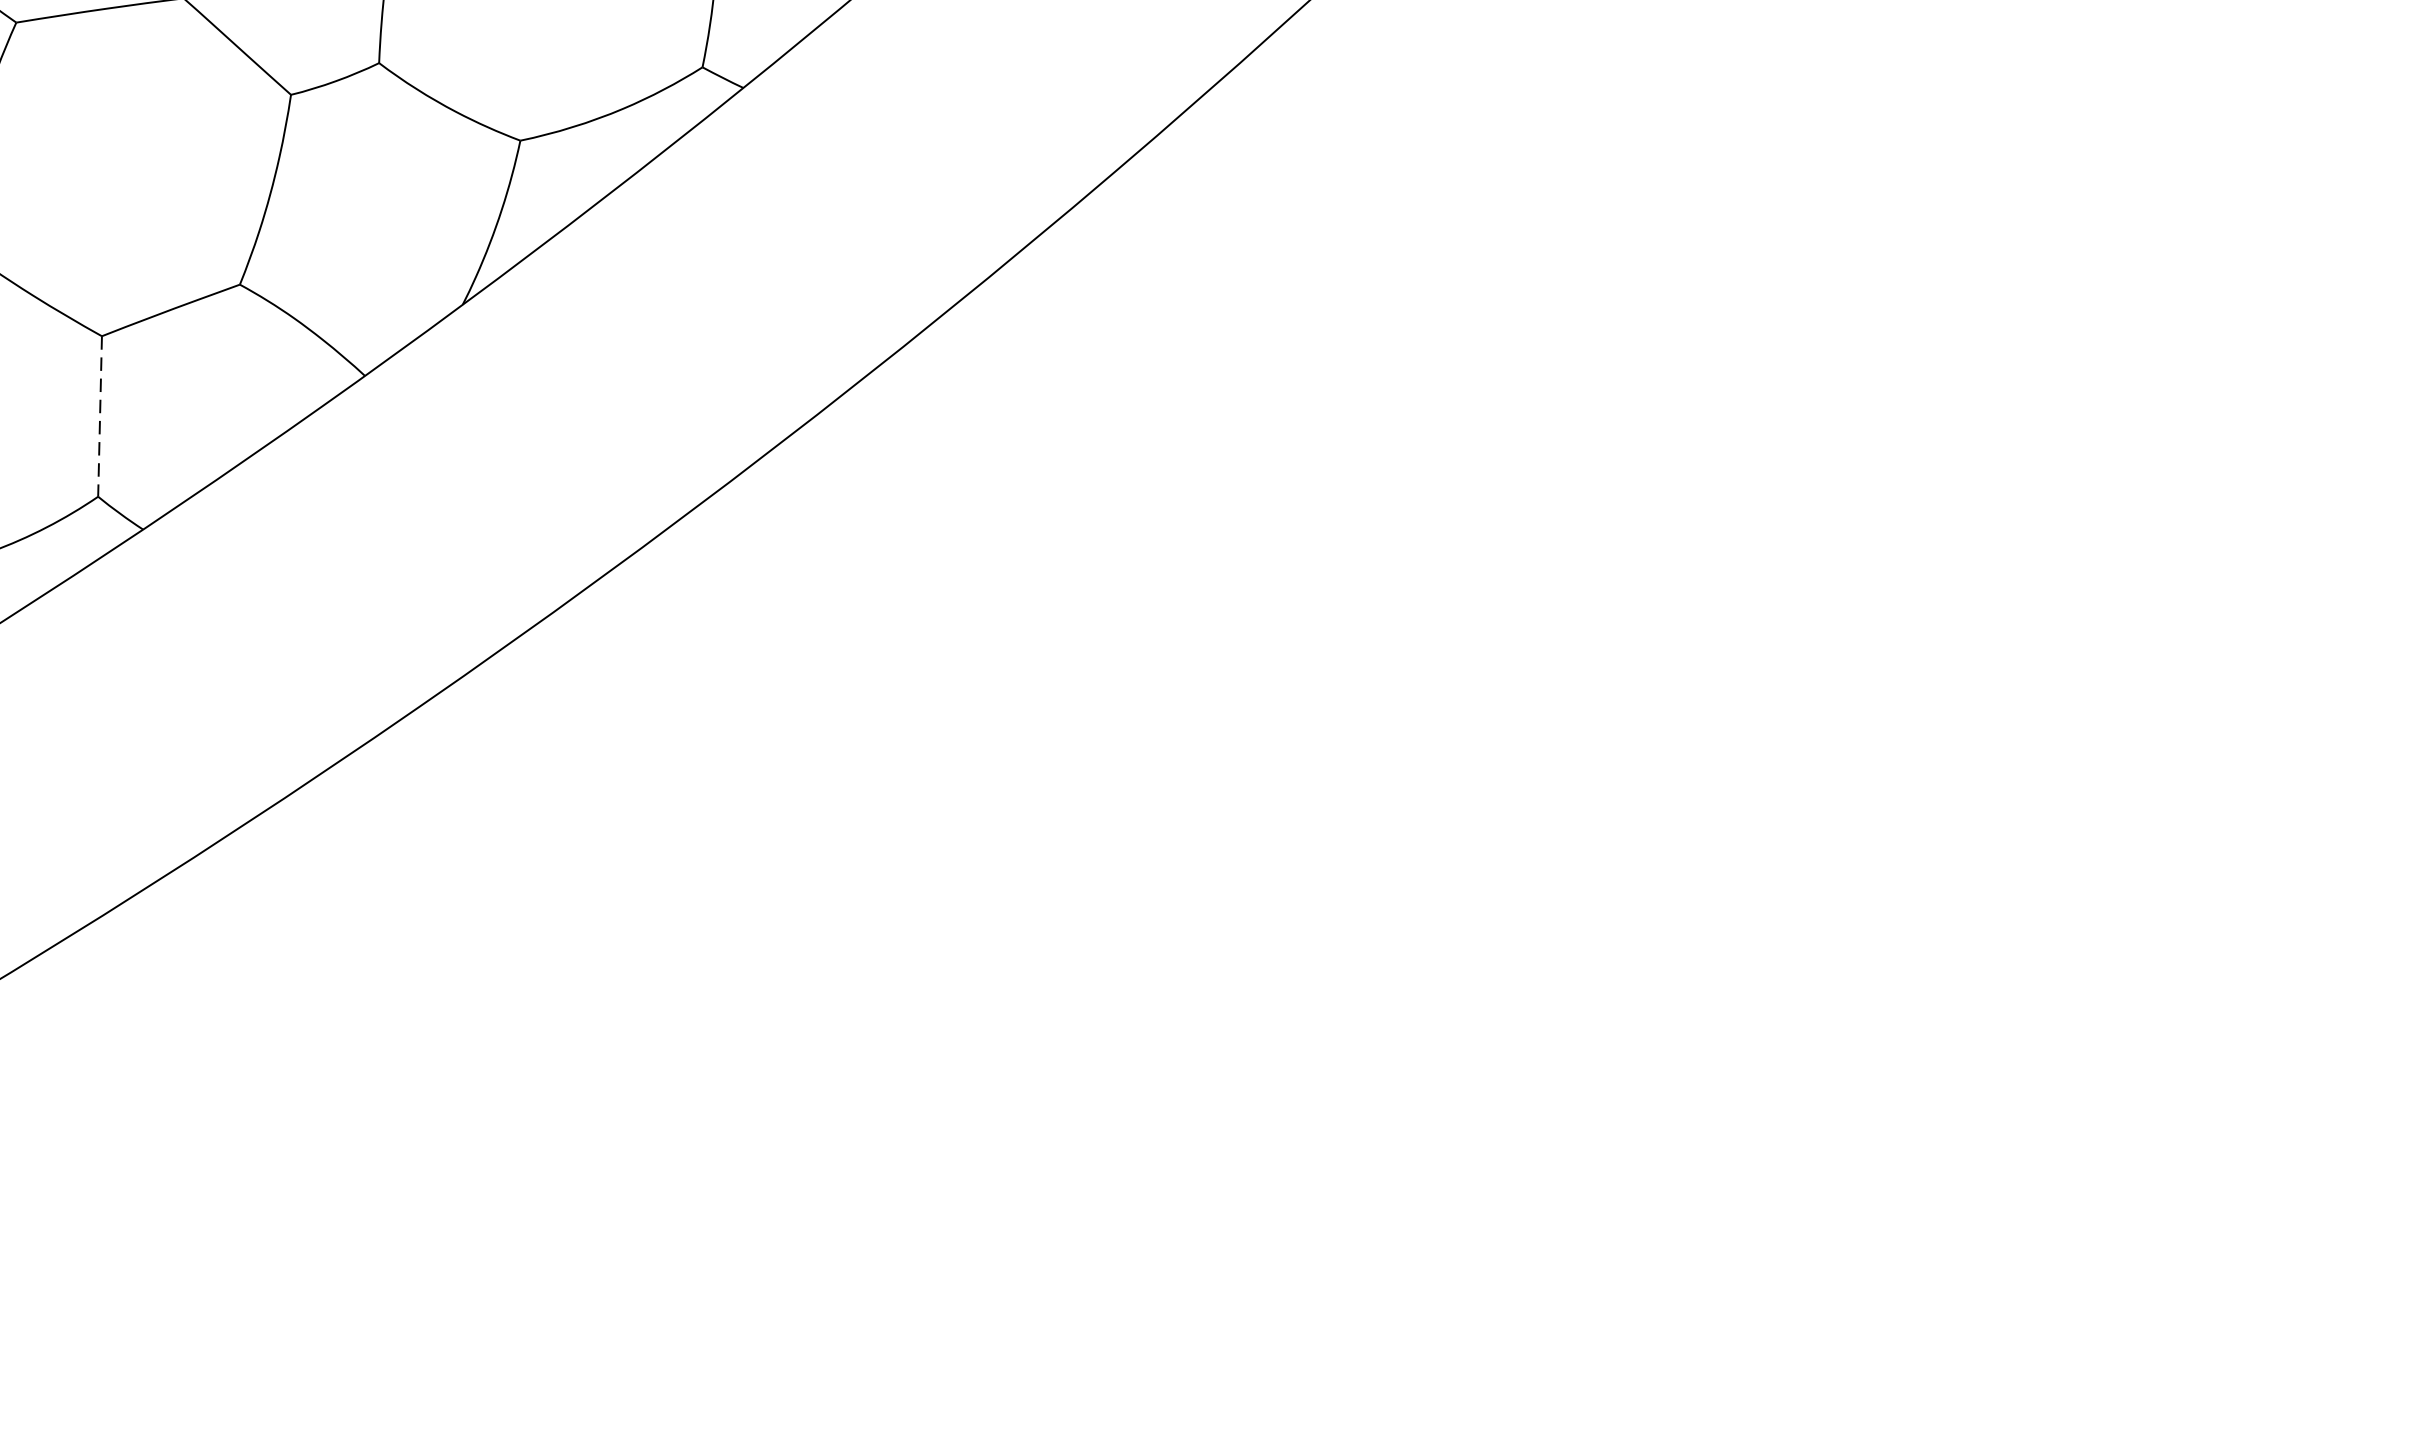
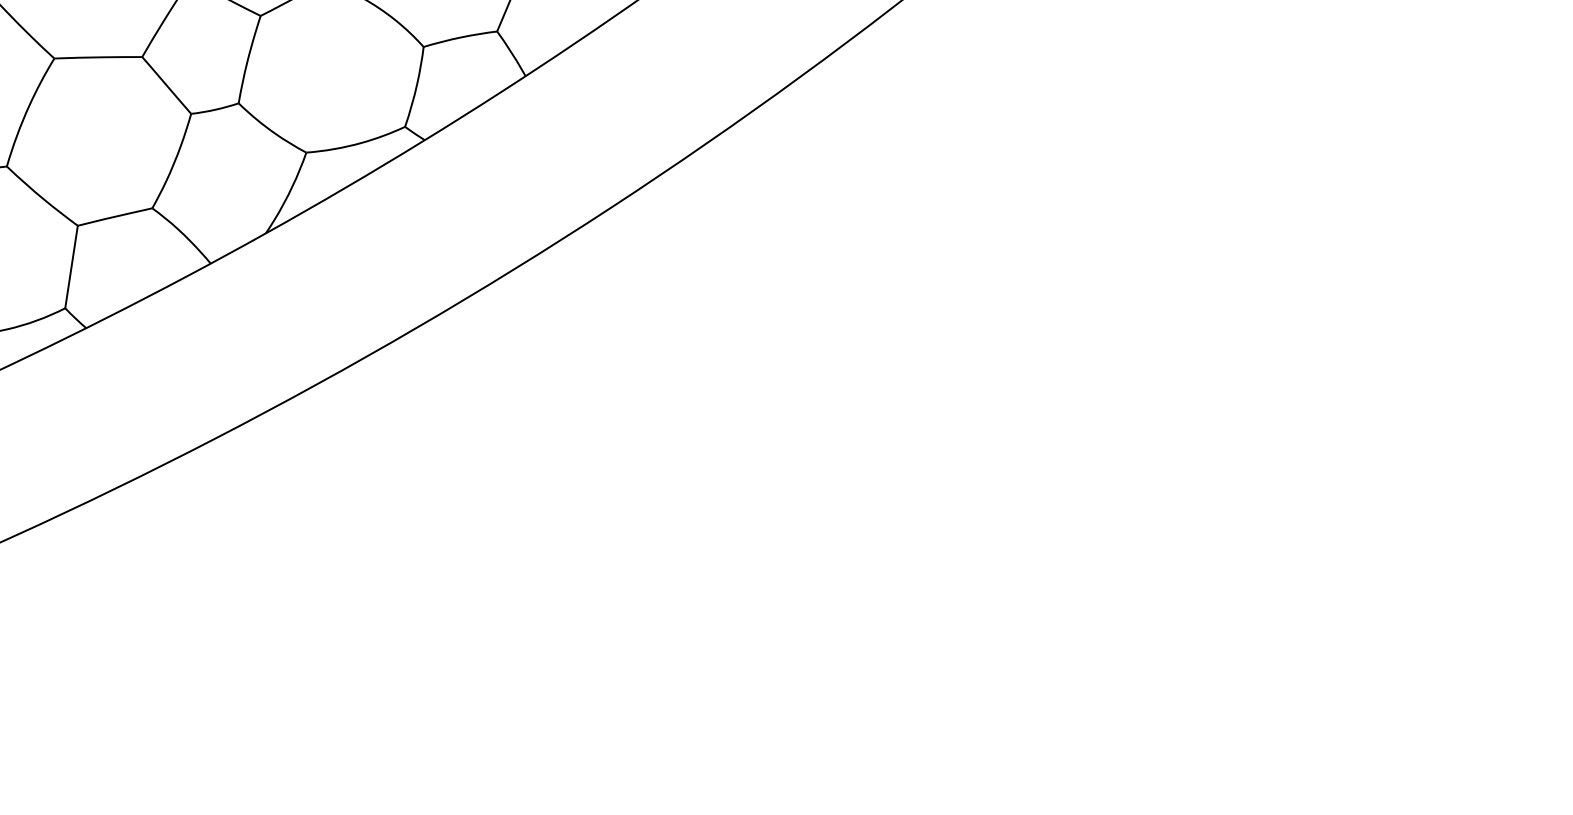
line: (100, 417) -> (71, 267), dashed -> solid

